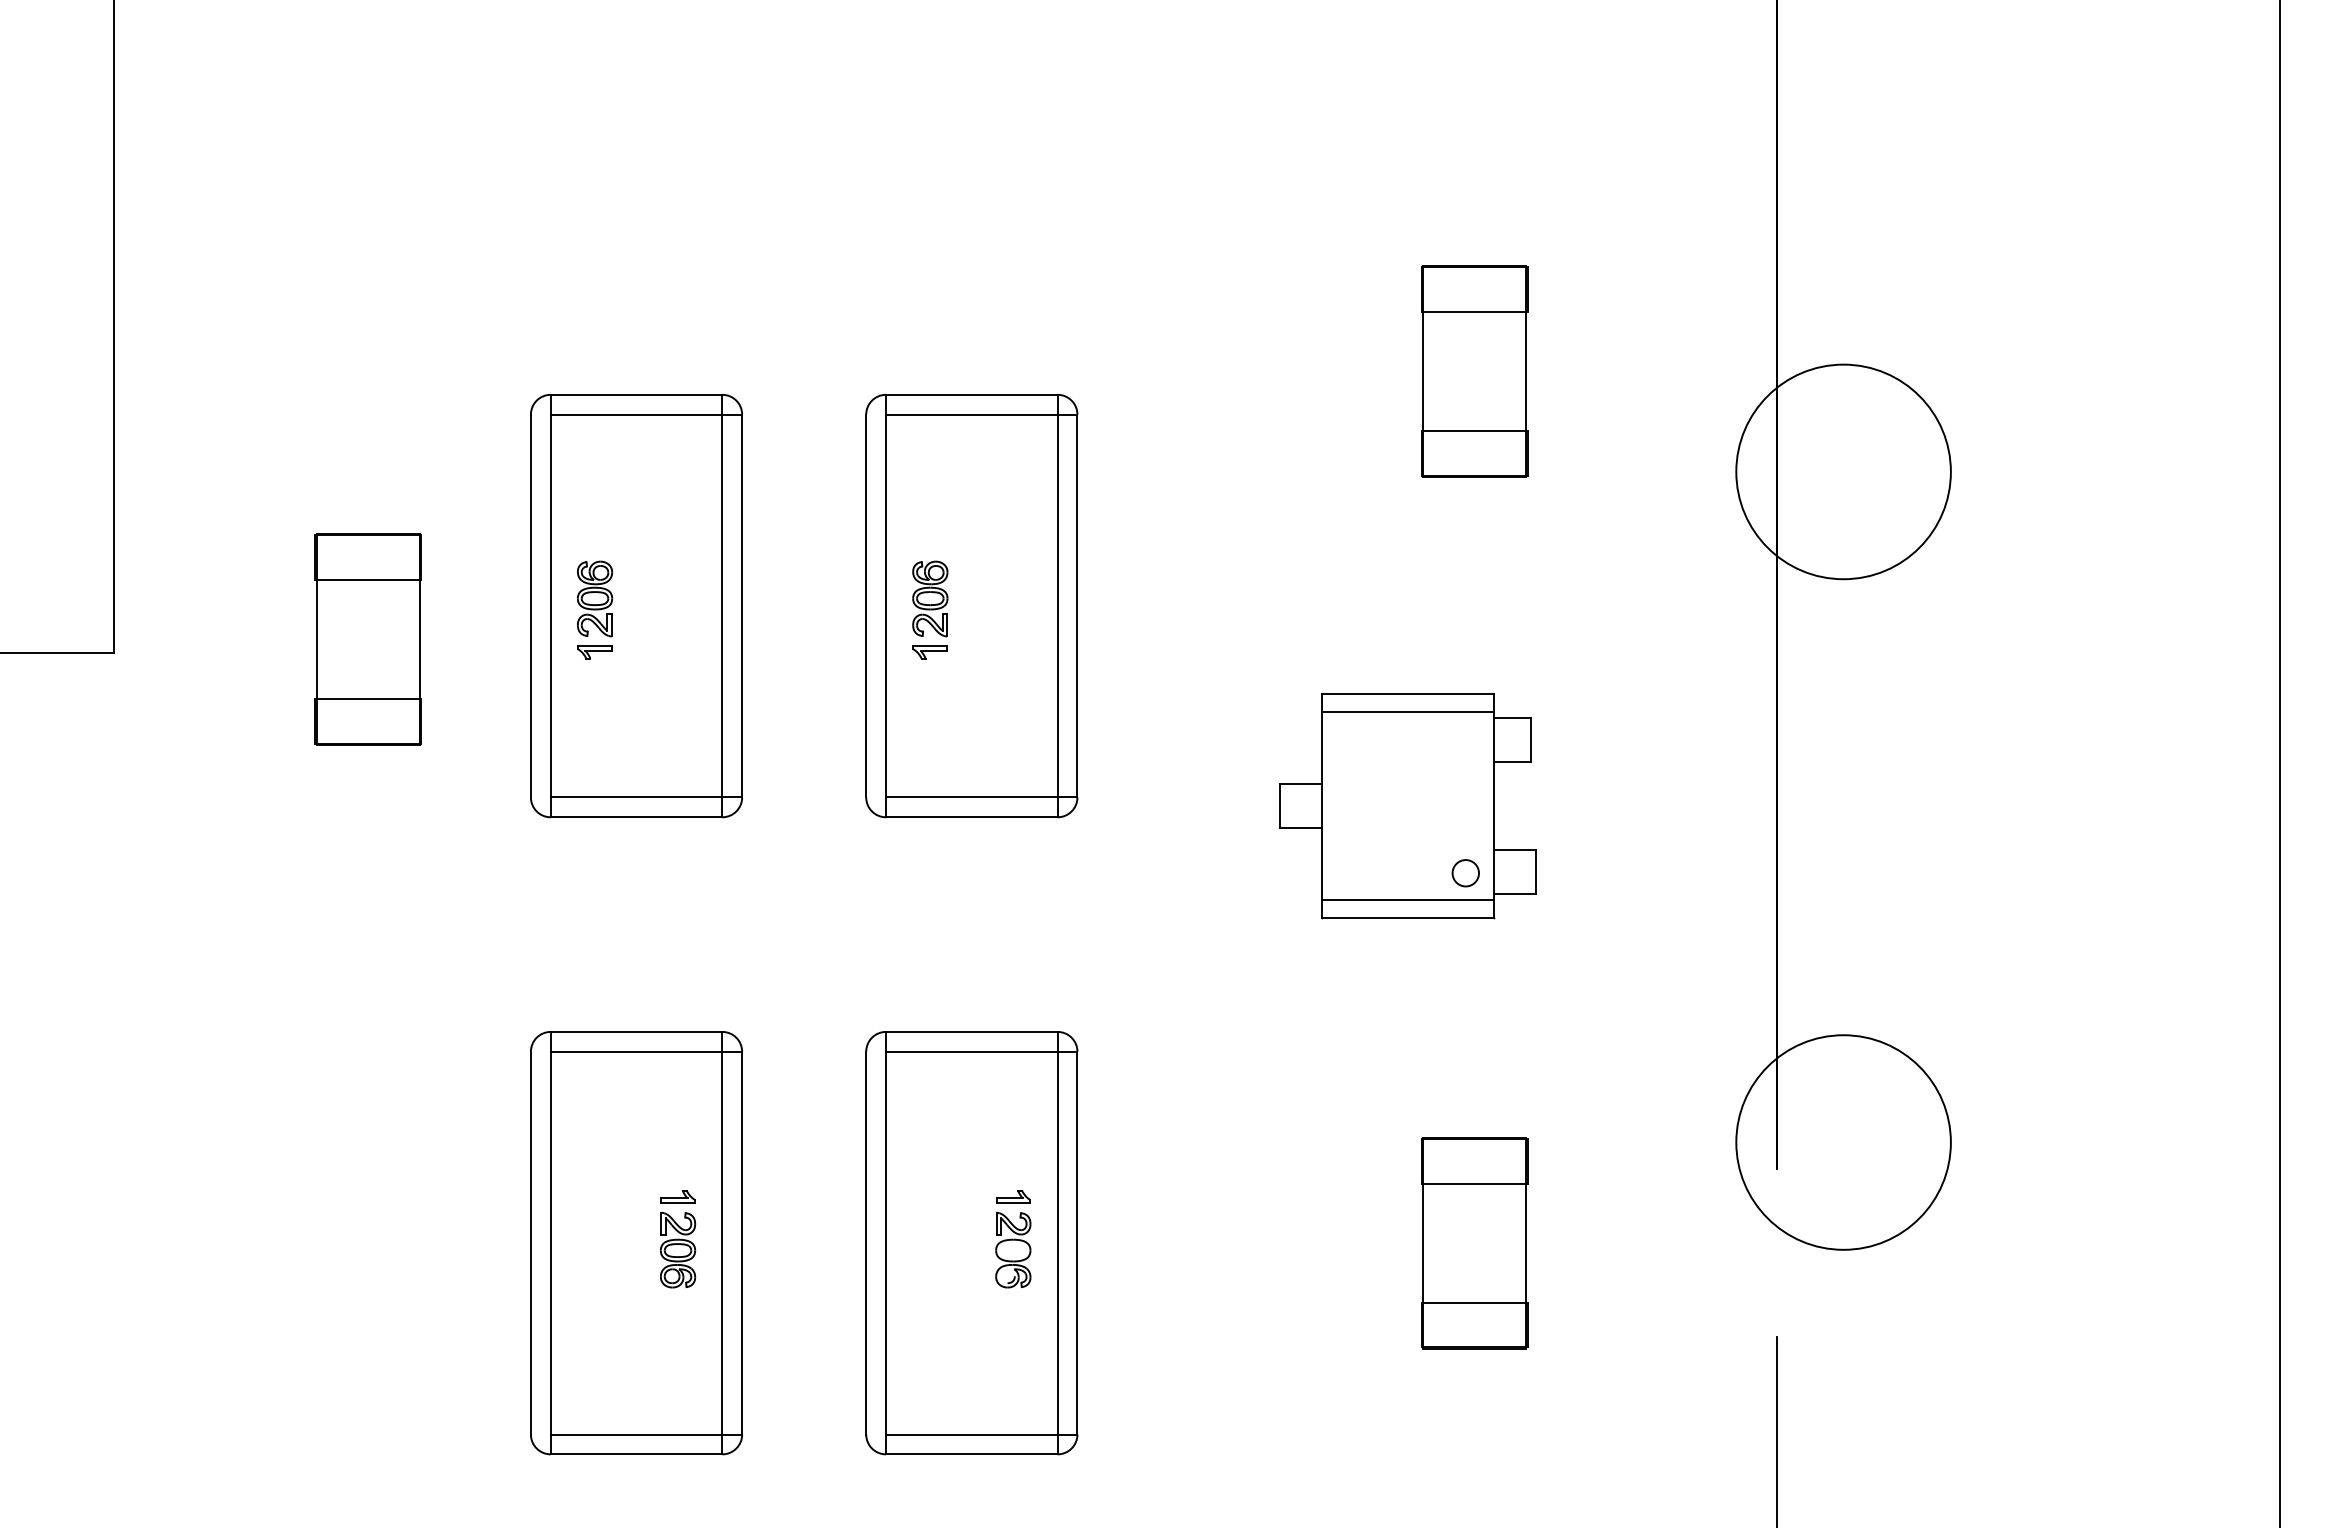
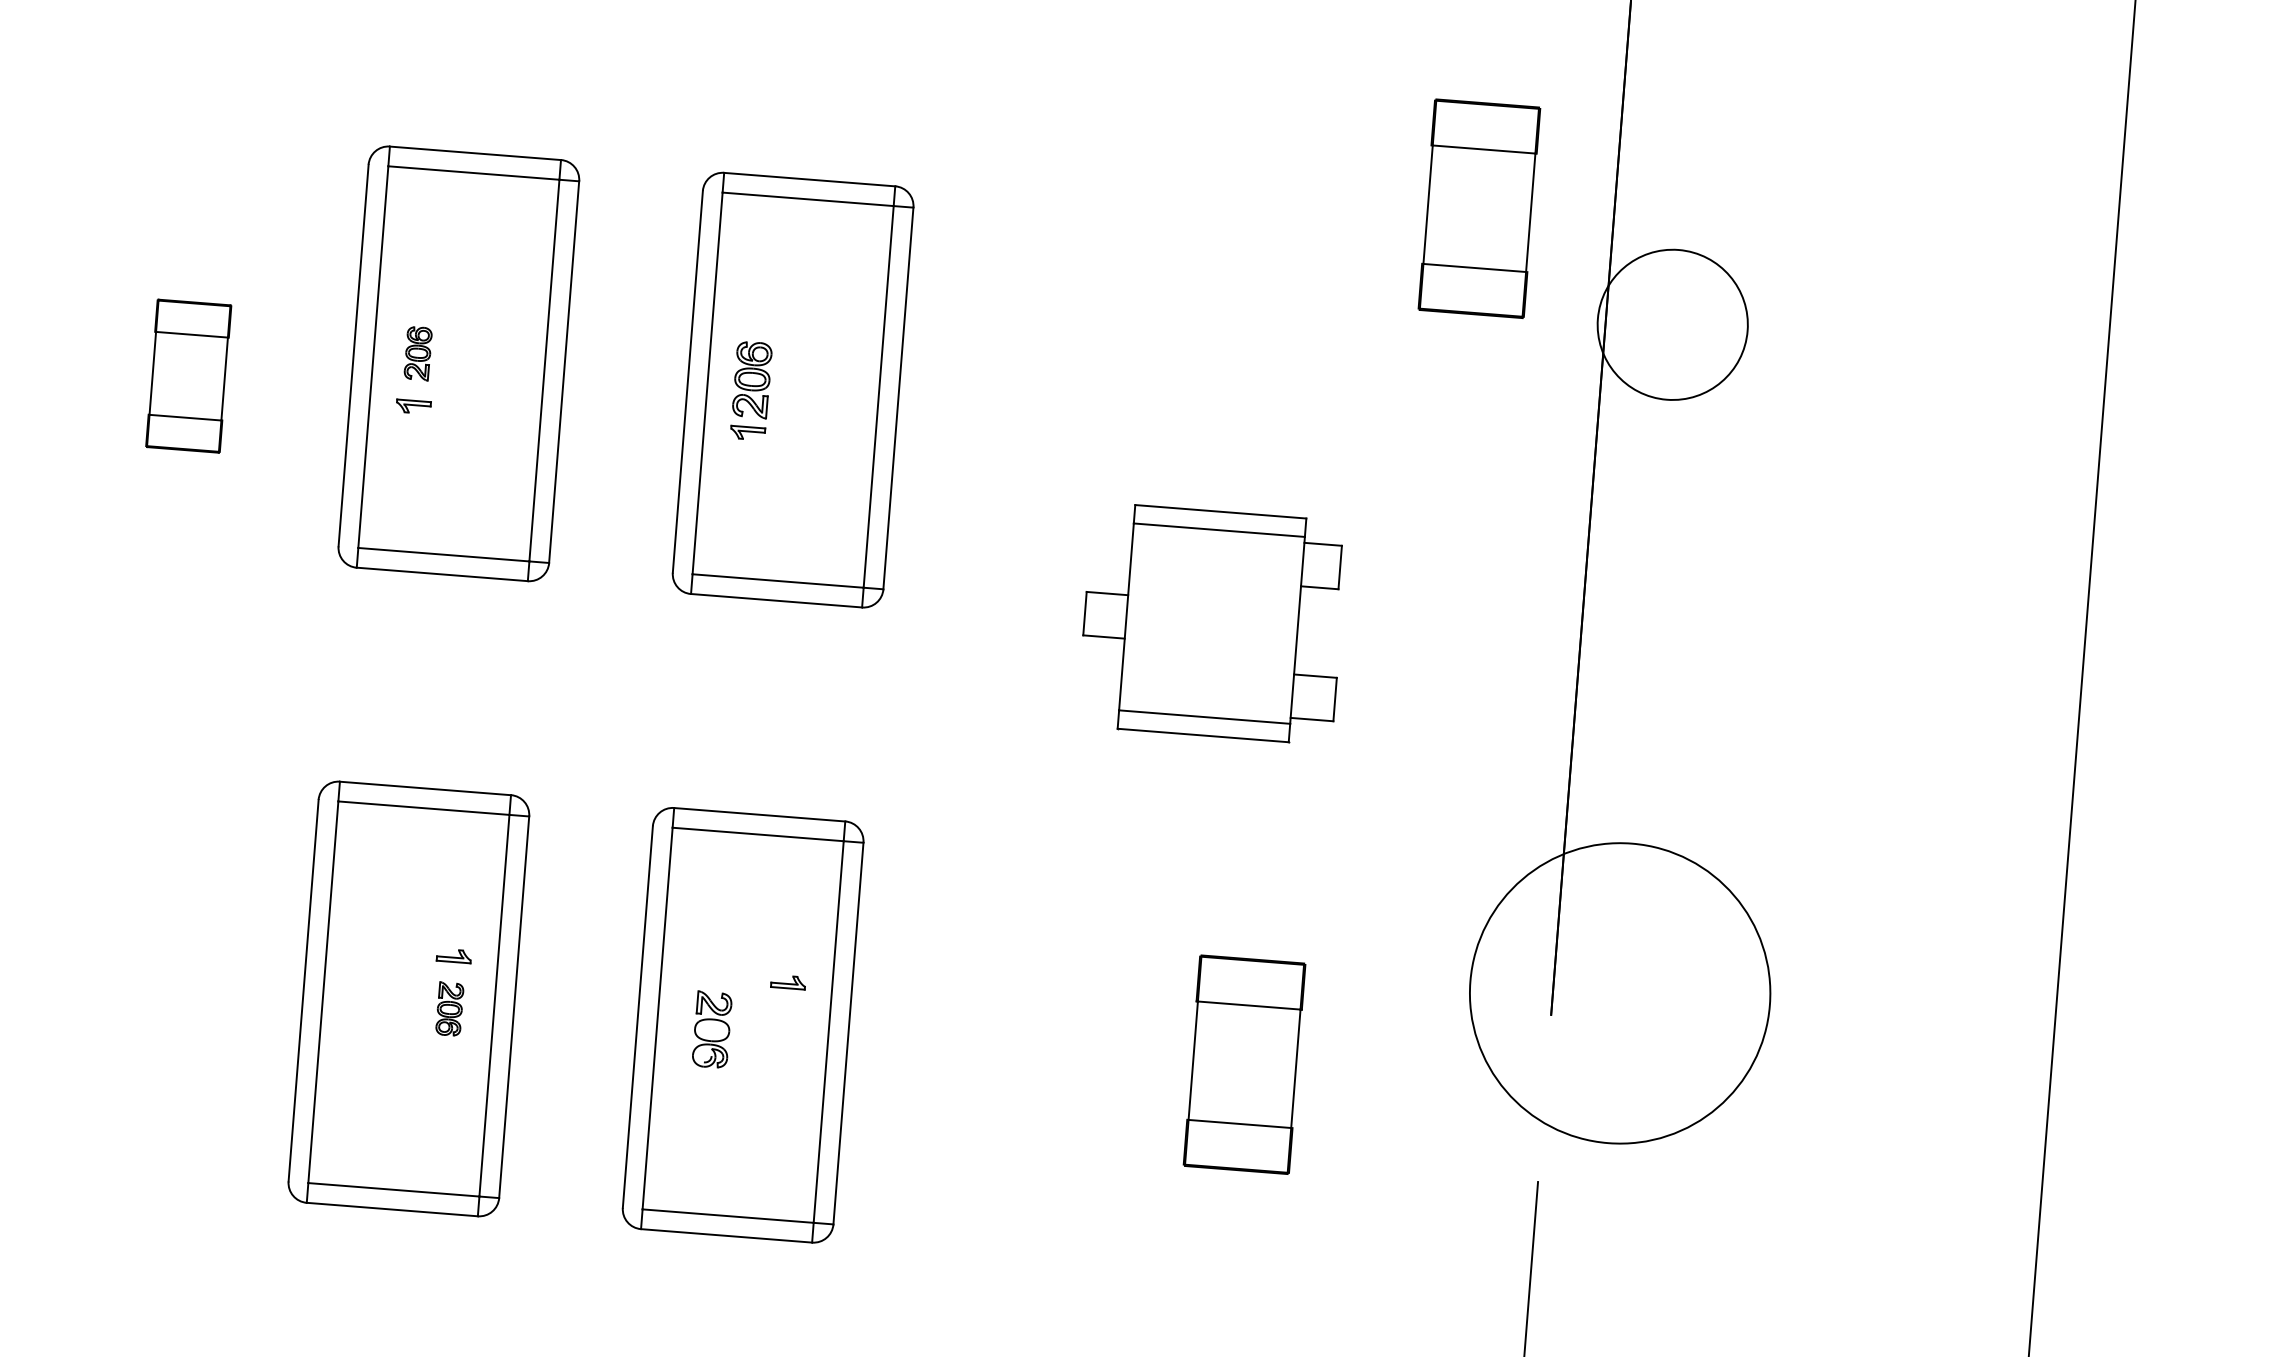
part: (1474, 371) -> (1479, 208), moved
circle: (1843, 471) -> (1672, 324), size x0.7
part: (595, 598) -> (418, 353), size x0.7
part: (367, 639) -> (188, 376), size x0.7
circle: (1465, 873) -> (1264, 695), removed
circle: (1843, 1142) -> (1620, 993), size x1.4
part: (678, 1249) -> (450, 1008), size x0.7
part: (1013, 1249) -> (712, 1029), moved

